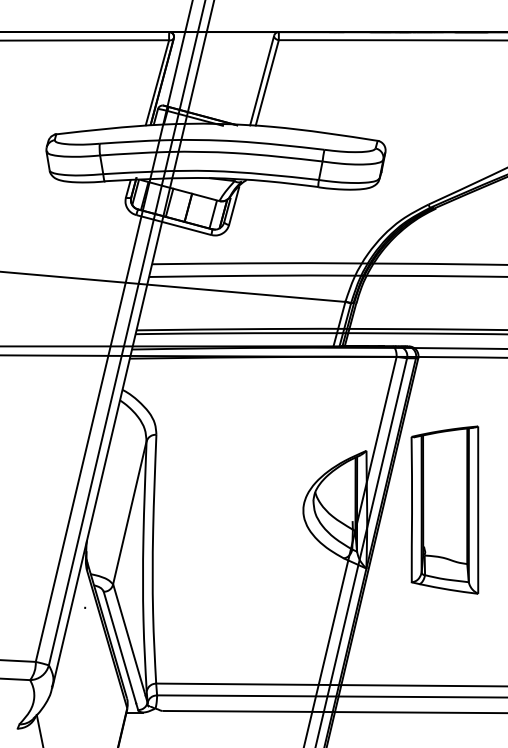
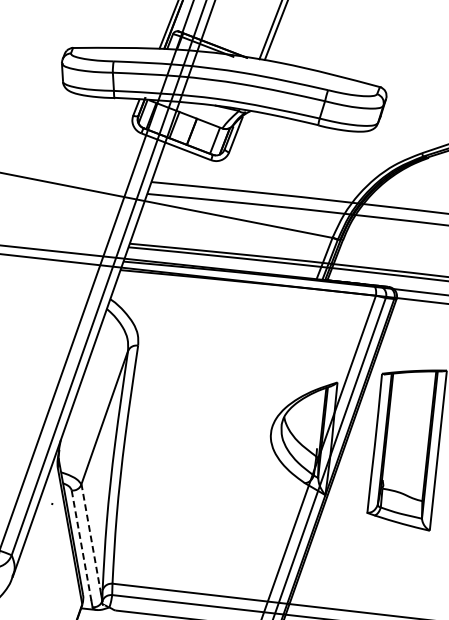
line: (129, 640) -> (91, 539), solid -> dashed
line: (120, 648) -> (81, 546), solid -> dashed

